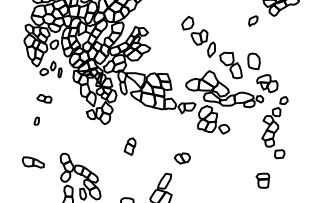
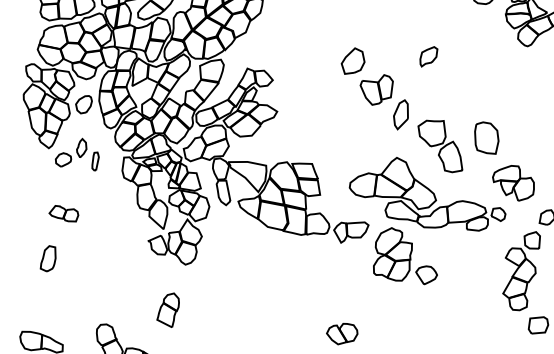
part: (253, 20) -> (429, 55), moved
part: (36, 121) -> (47, 259), size x1.67
part: (129, 146) -> (166, 309), moved

